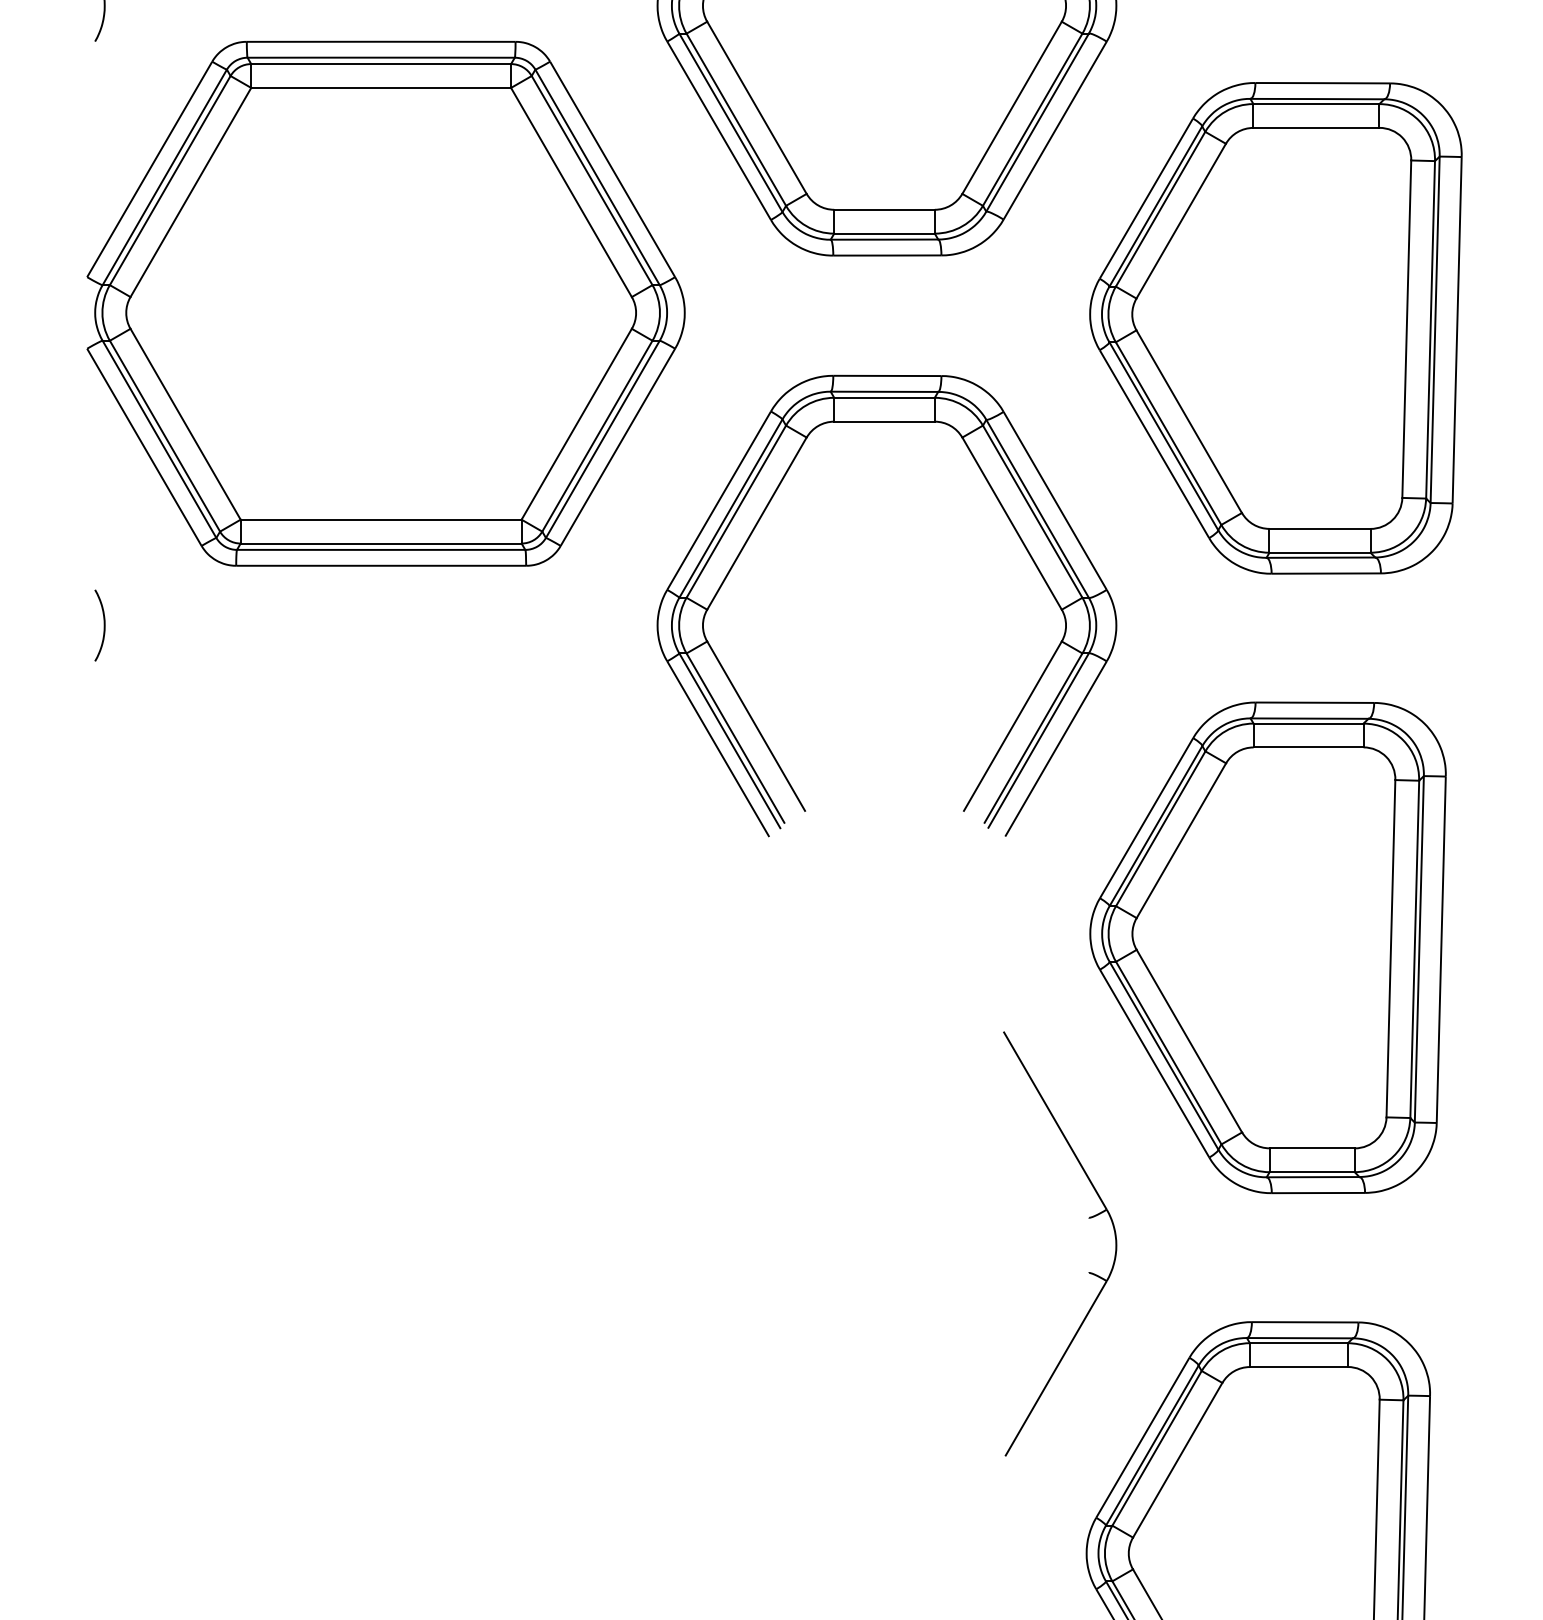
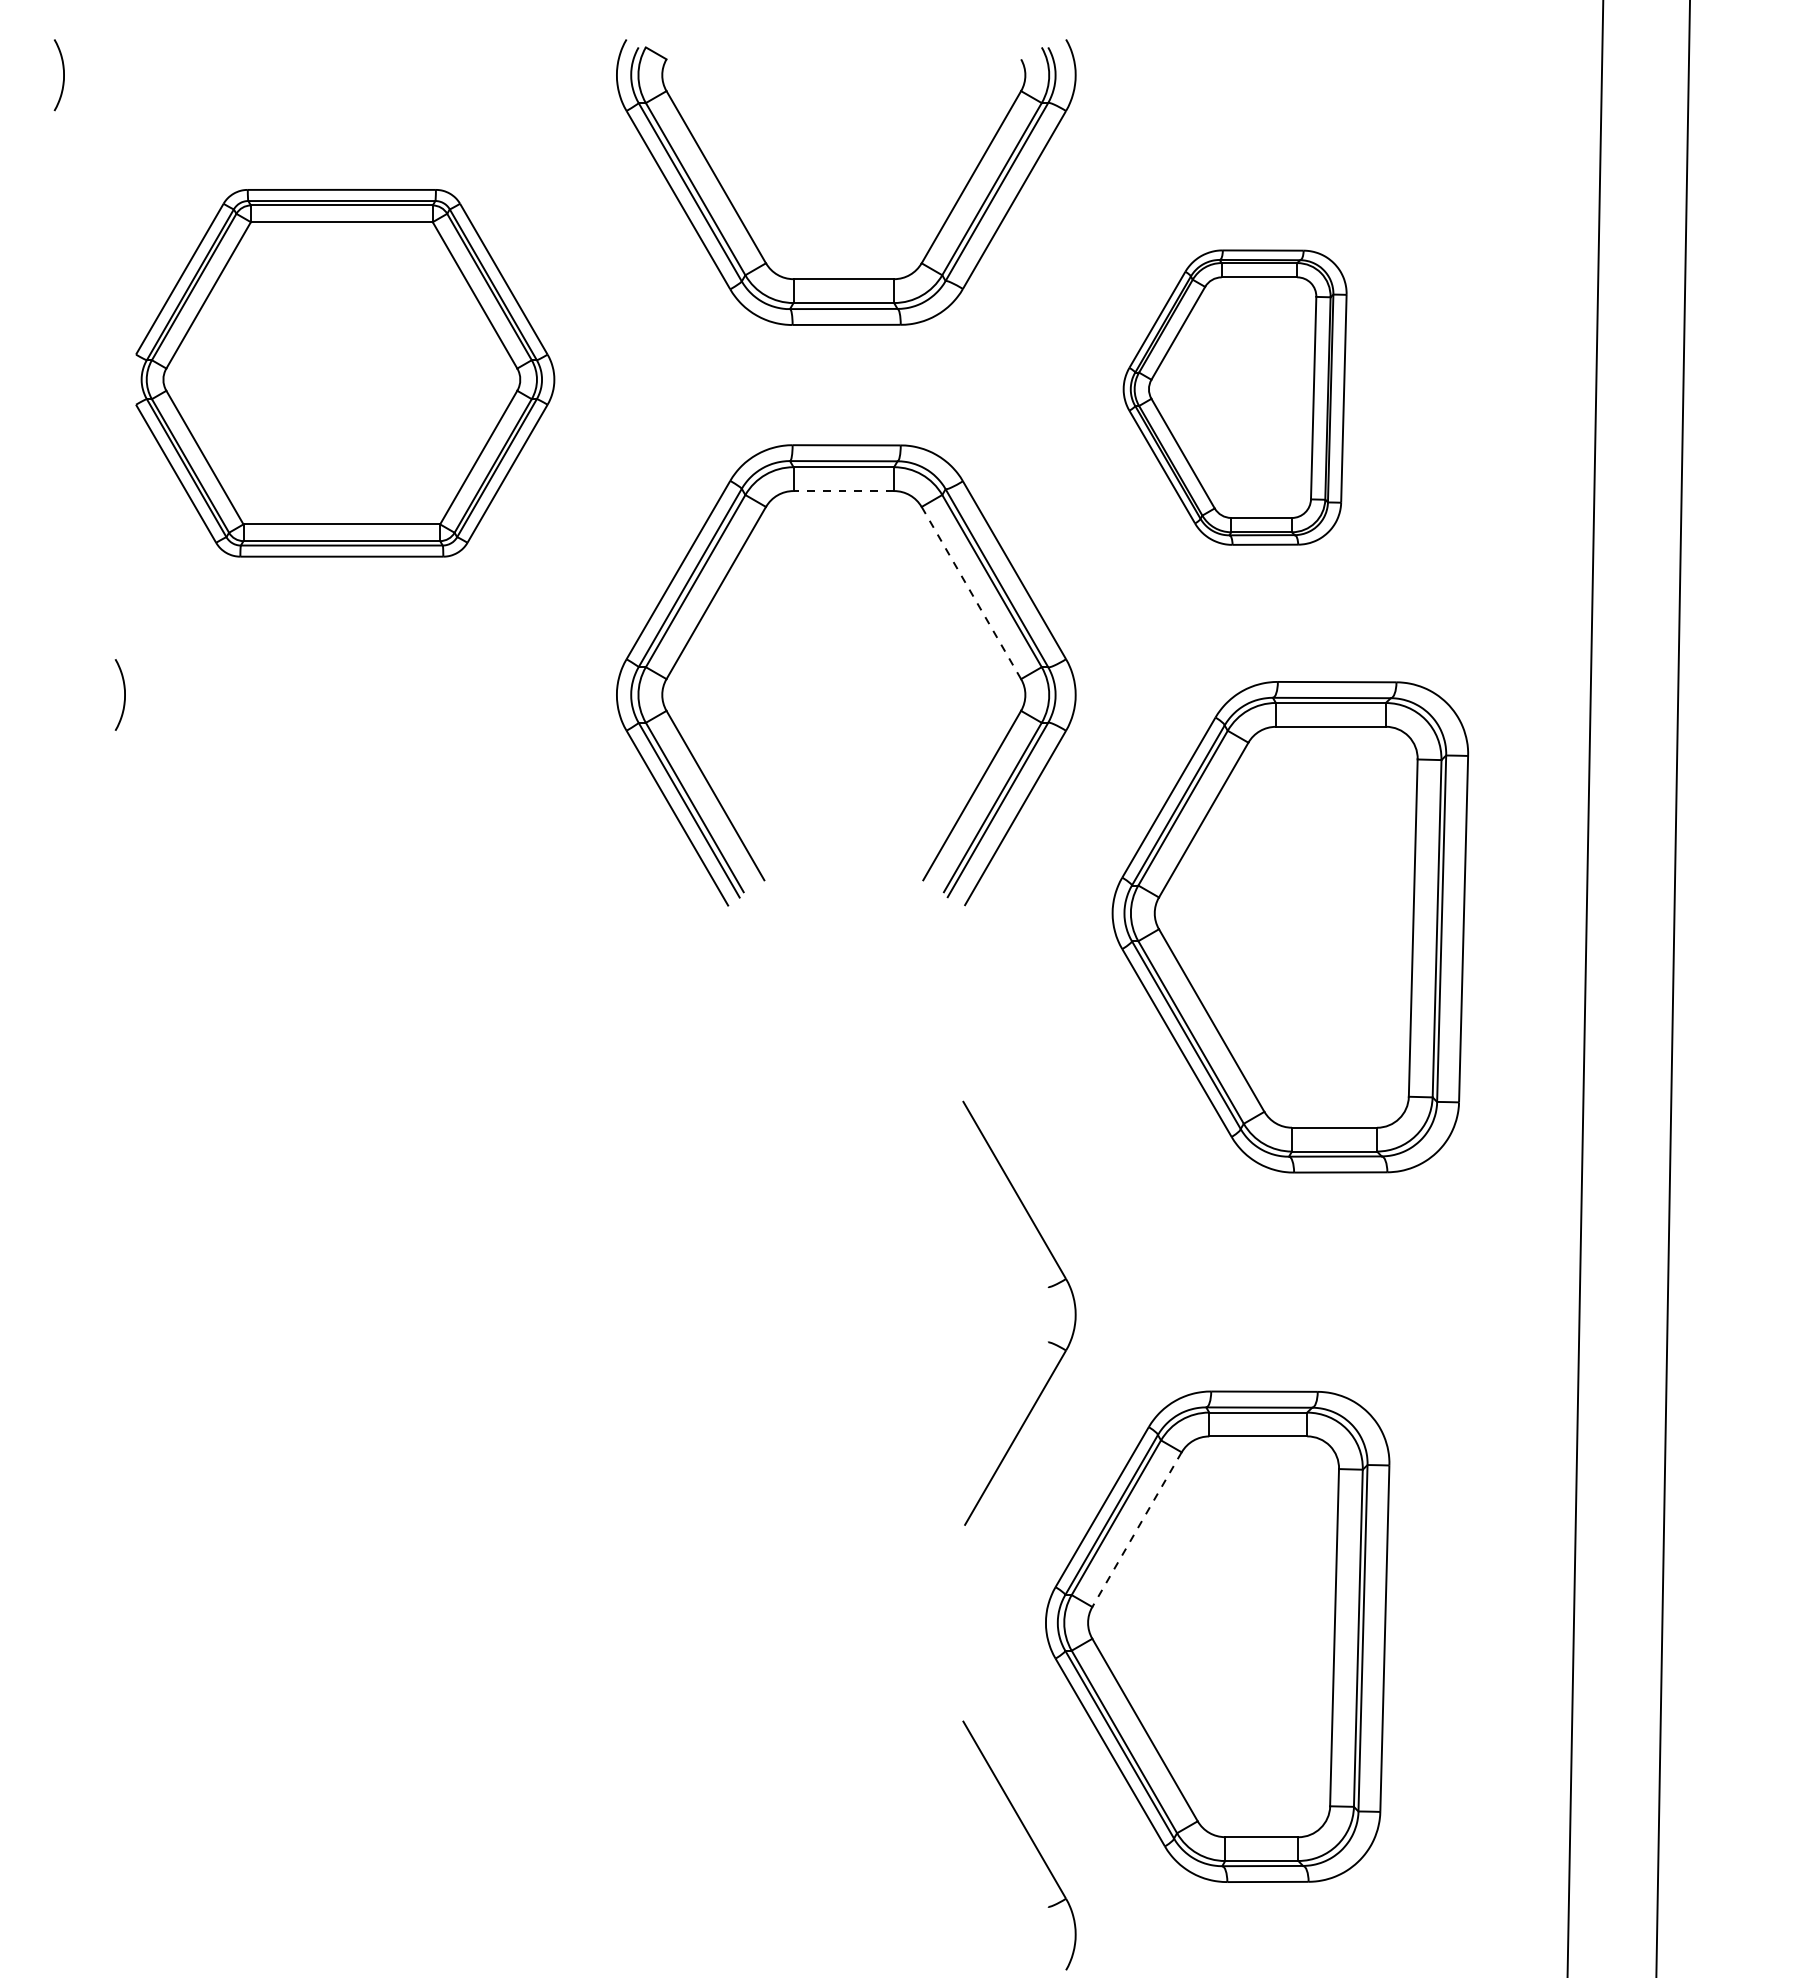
part: (385, 304) -> (344, 373), size x0.7
part: (1275, 328) -> (1234, 397), size x0.6
line: (884, 422) -> (843, 491), solid -> dashed
line: (1012, 523) -> (971, 592), solid -> dashed
curve: (104, 625) -> (124, 694), moved
part: (1268, 948) -> (1290, 927), moved
line: (1177, 1461) -> (1136, 1530), solid -> dashed

